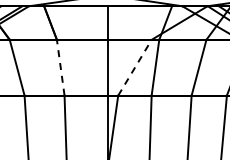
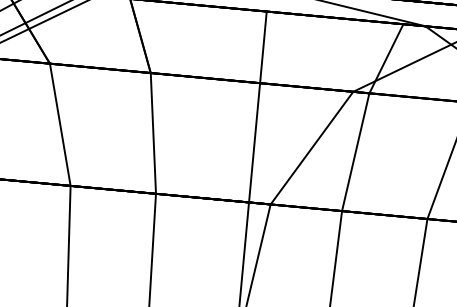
line: (60, 67) -> (152, 132), dashed -> solid
line: (134, 67) -> (310, 147), dashed -> solid

